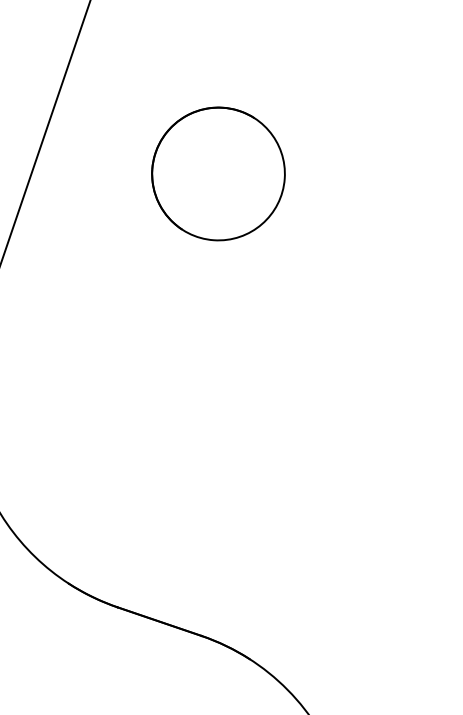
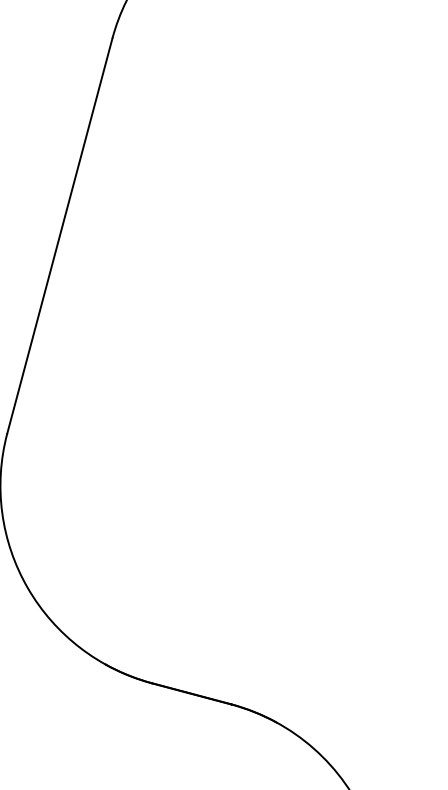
part: (218, 173) -> (217, 277), removed

